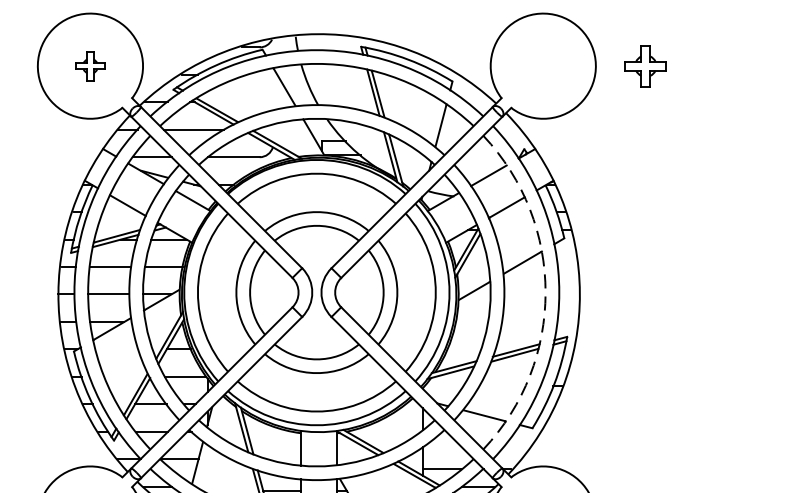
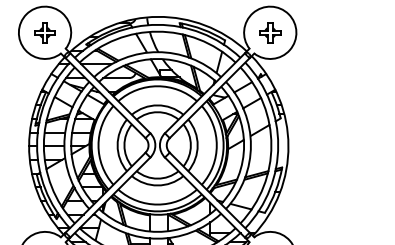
part: (89, 65) -> (44, 32), size x1.43
part: (646, 65) -> (270, 32), moved
arc: (545, 292) -> (271, 145), dashed -> solid

